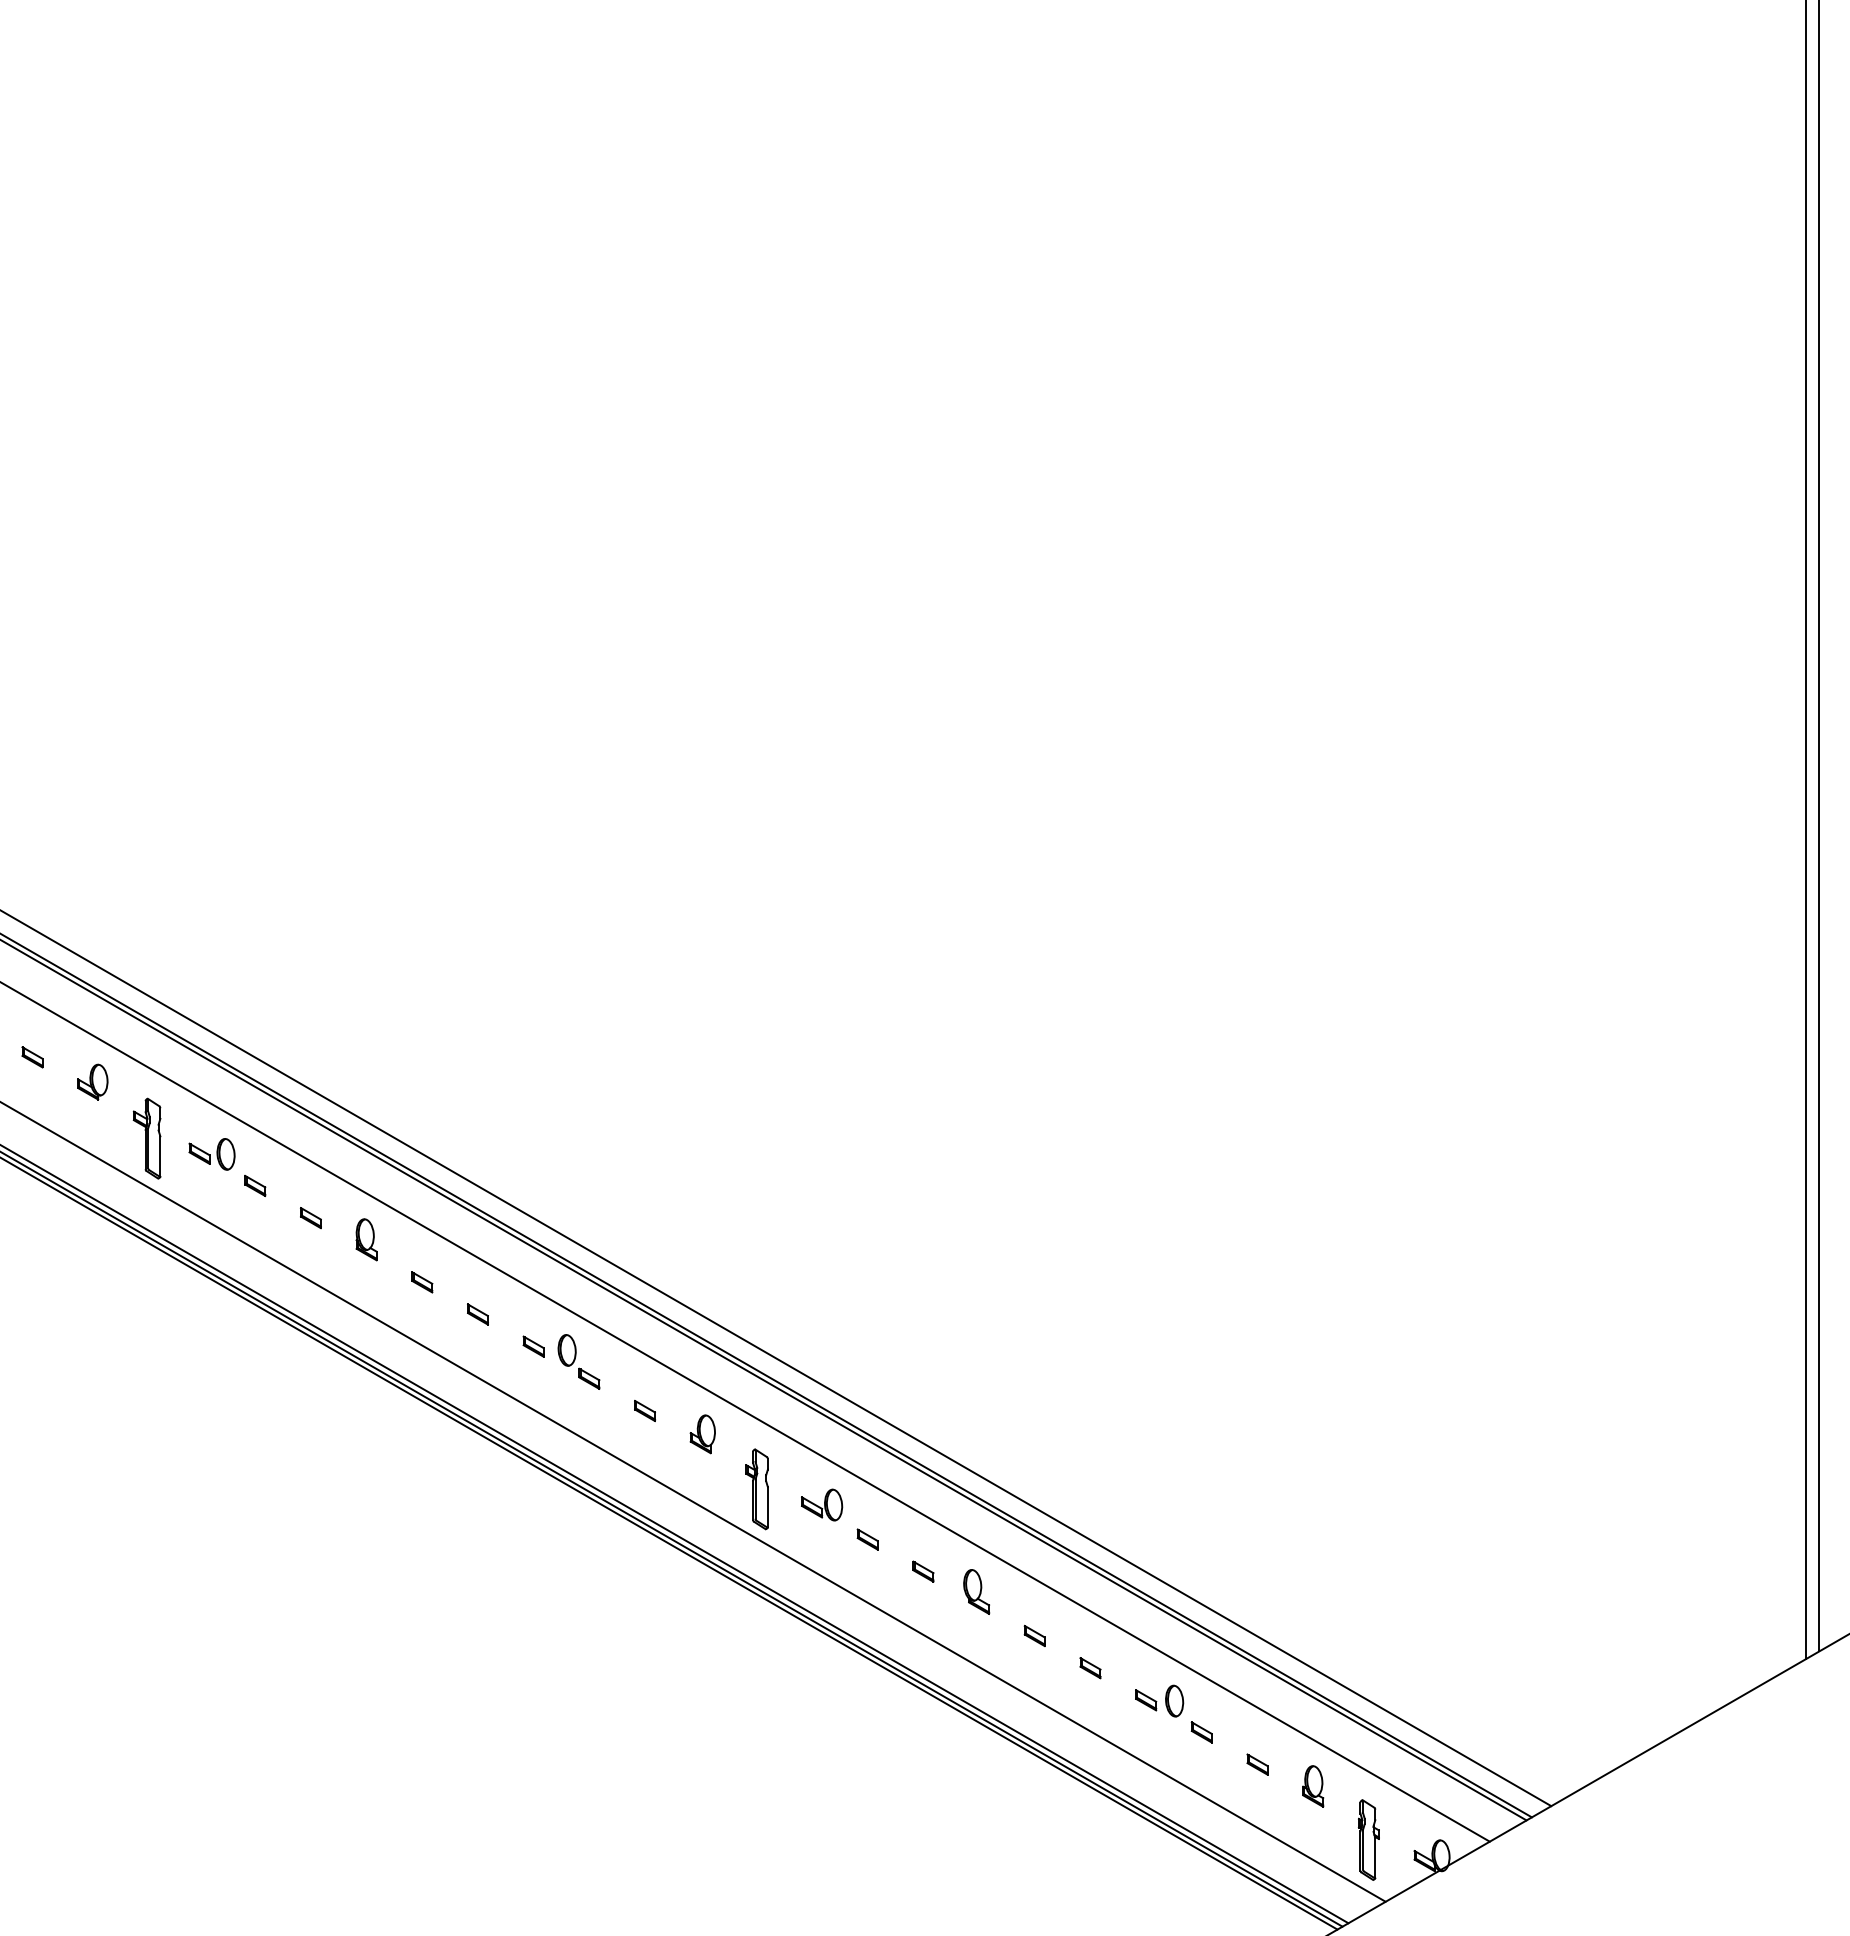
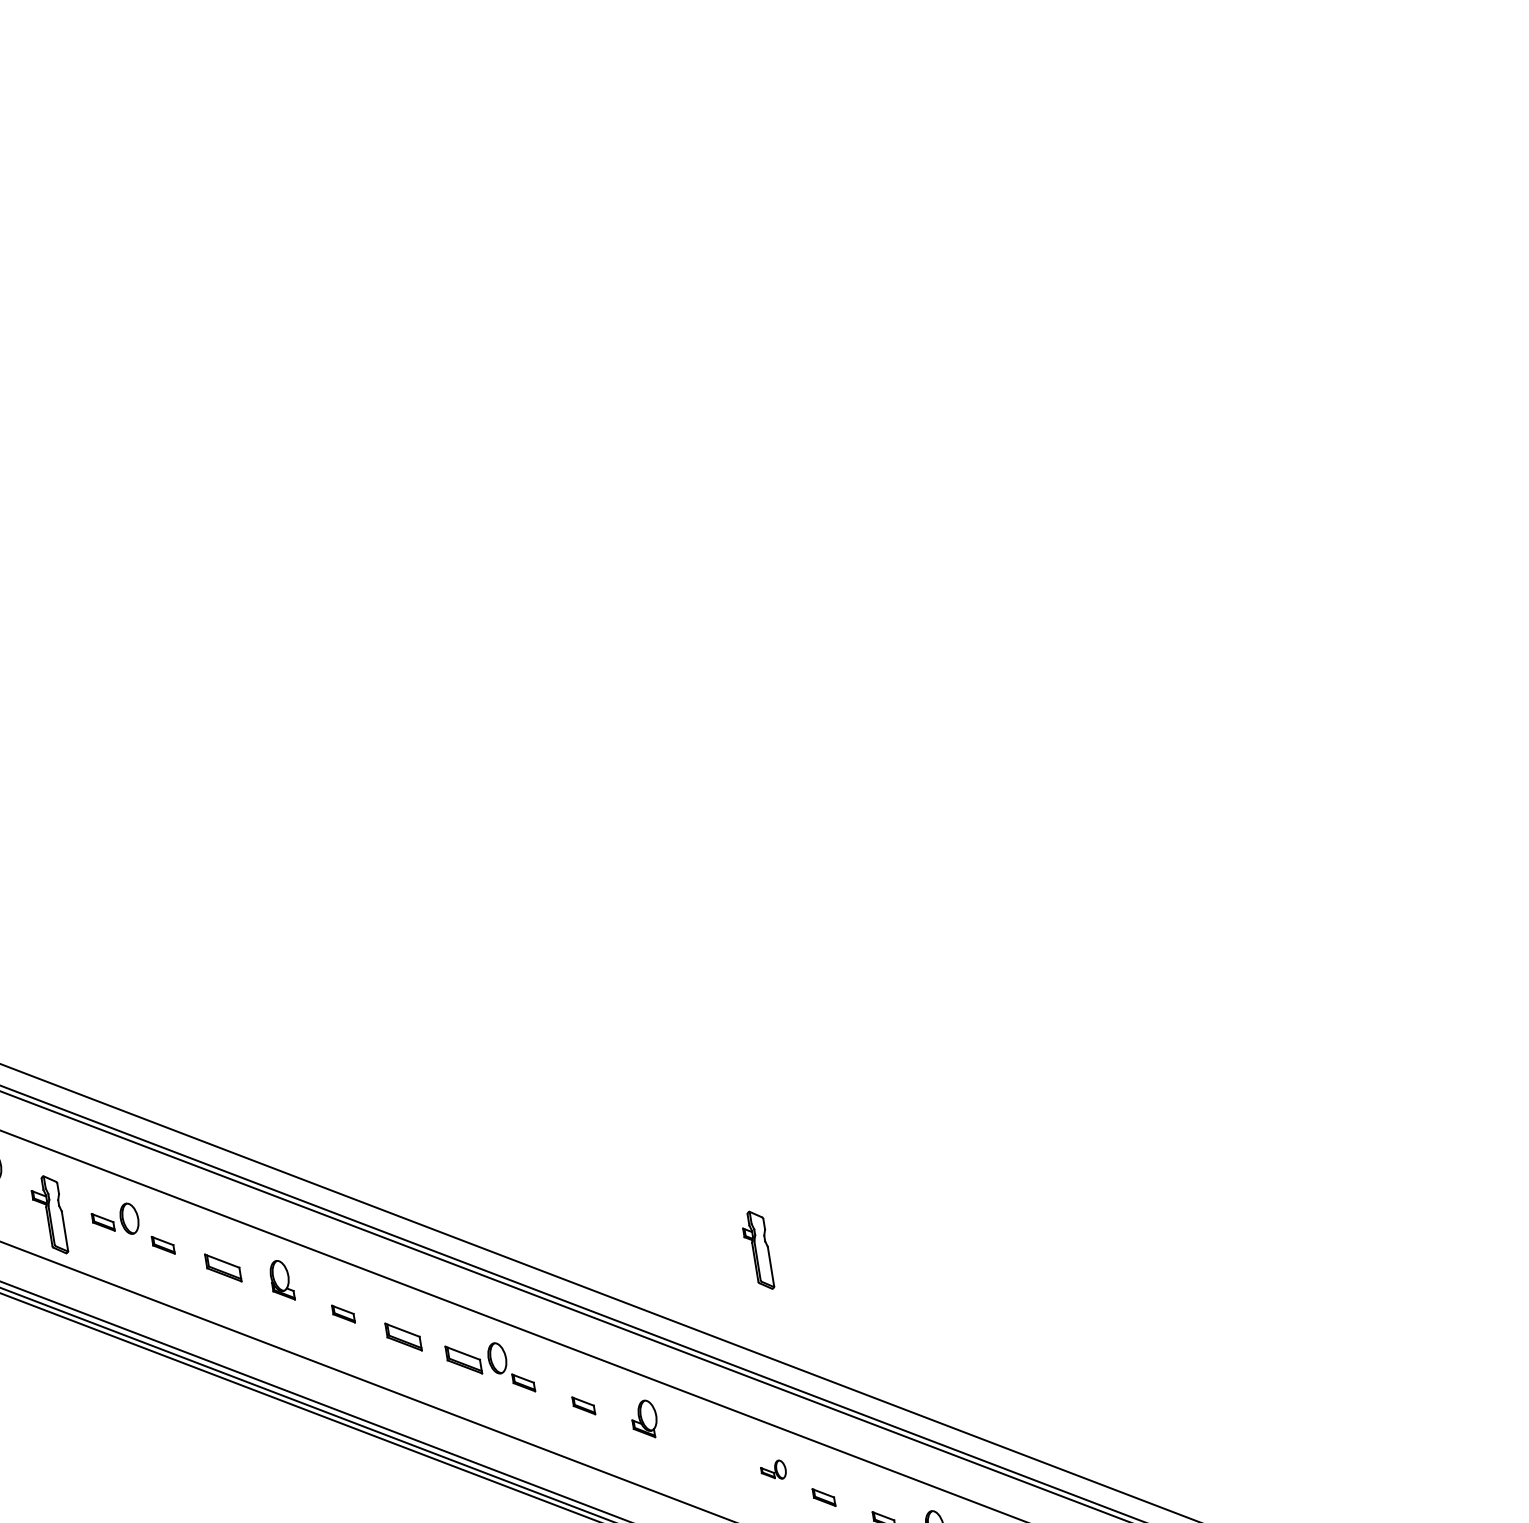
part: (310, 1218) -> (223, 1268), size x1.6
part: (477, 1314) -> (403, 1337), size x1.6
part: (533, 1346) -> (463, 1359), size x1.6
part: (756, 1489) -> (756, 1251), moved
part: (822, 1504) -> (773, 1470), size x0.6

